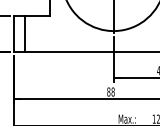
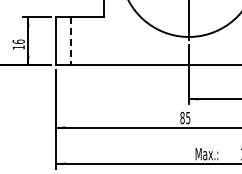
line: (25, 34) -> (71, 41), solid -> dashed
text: (113, 91) -> (188, 117), 88 -> 85

